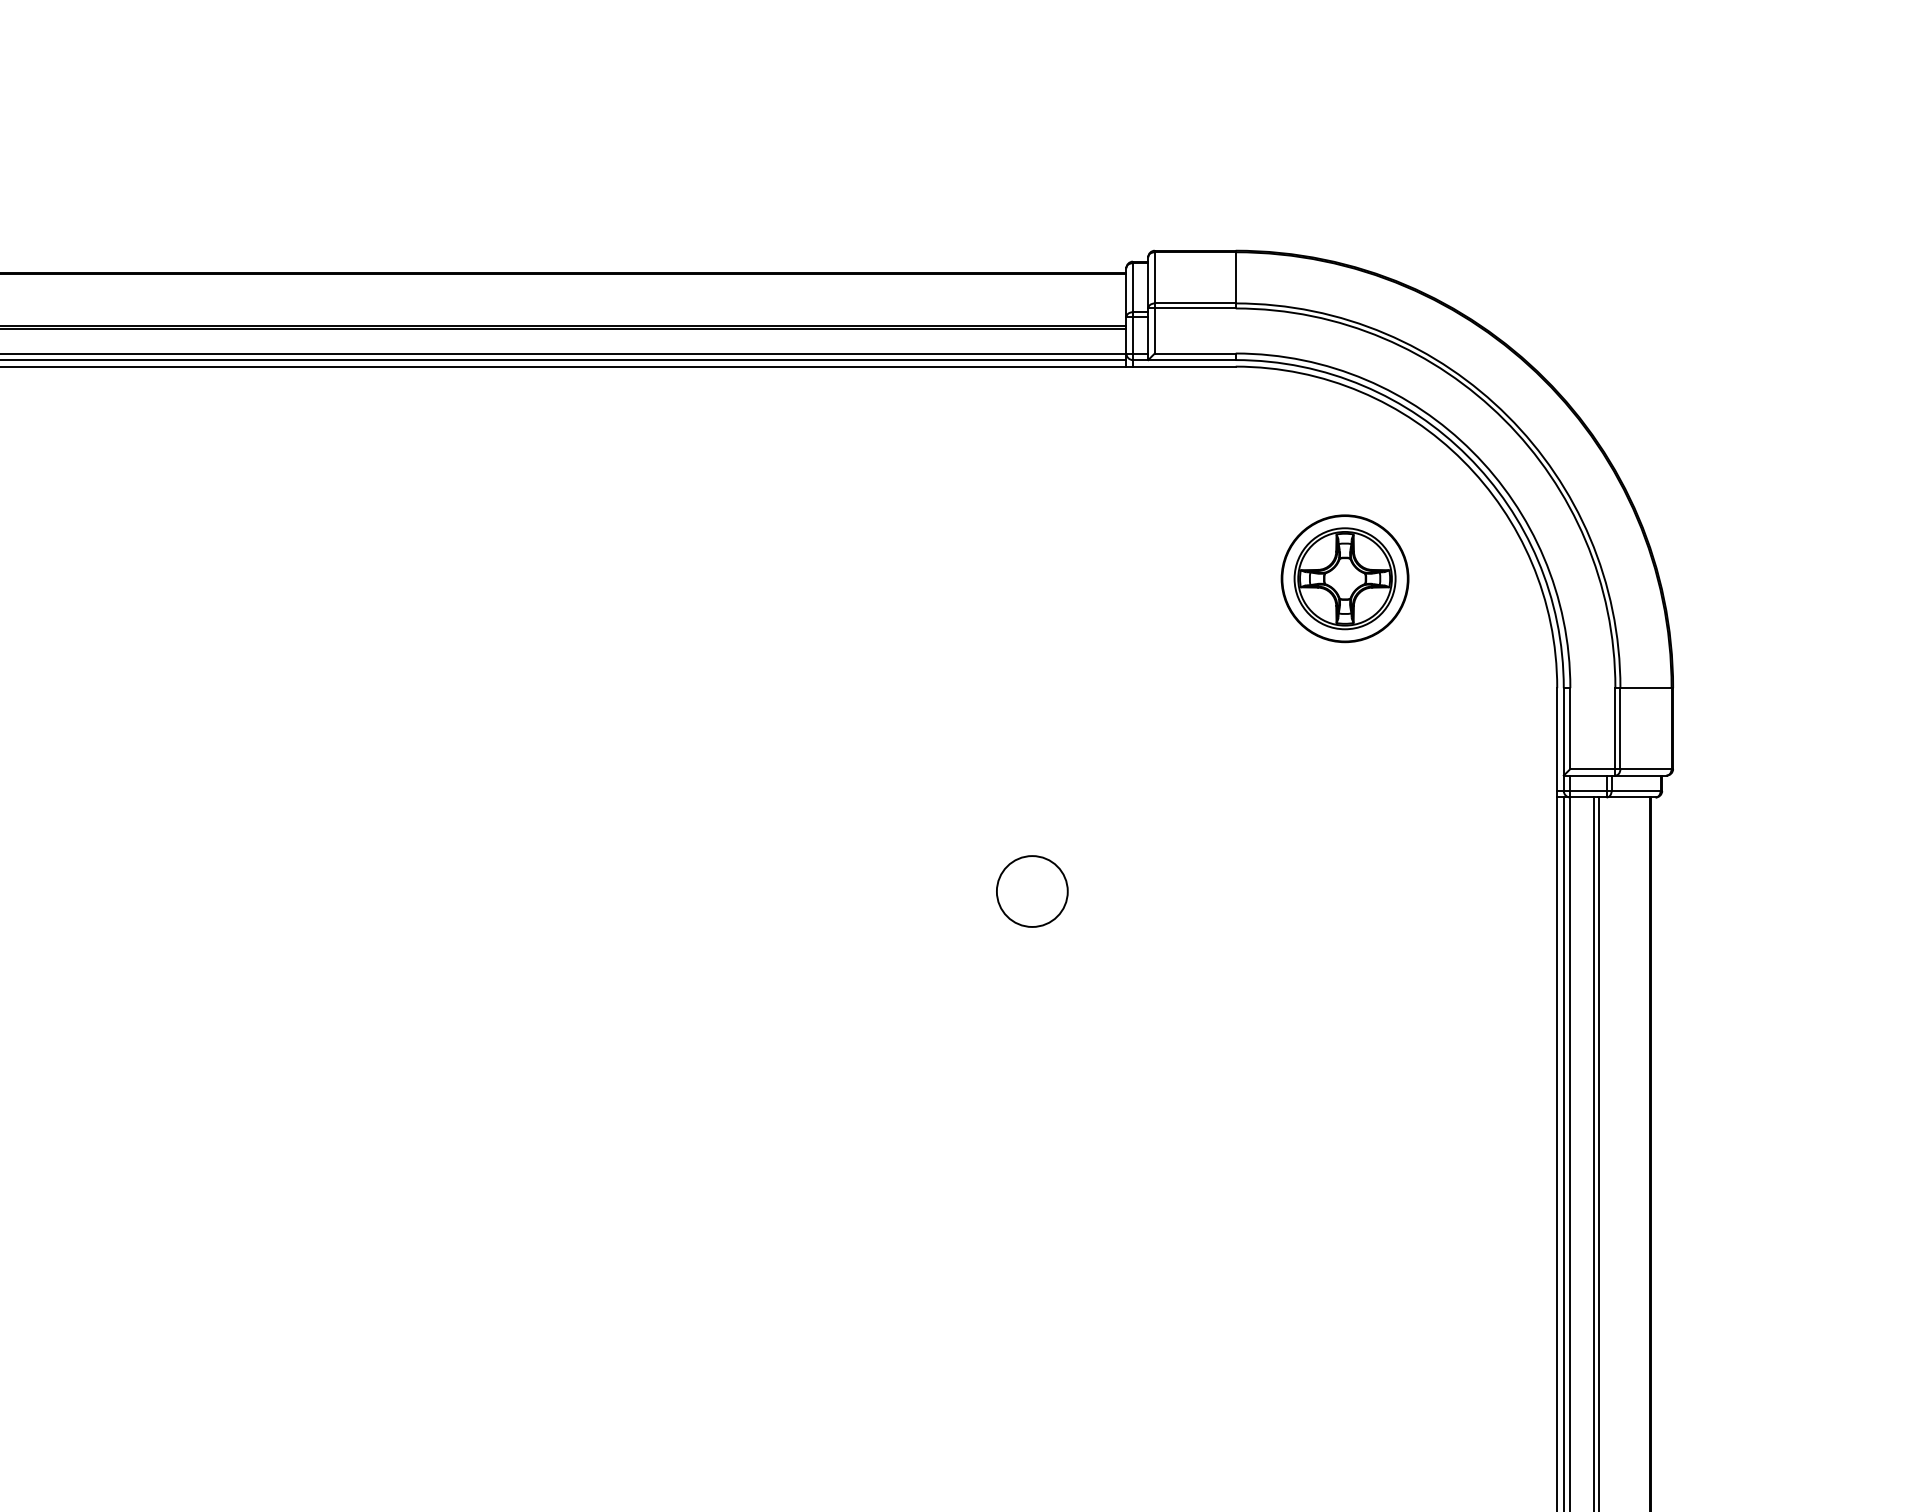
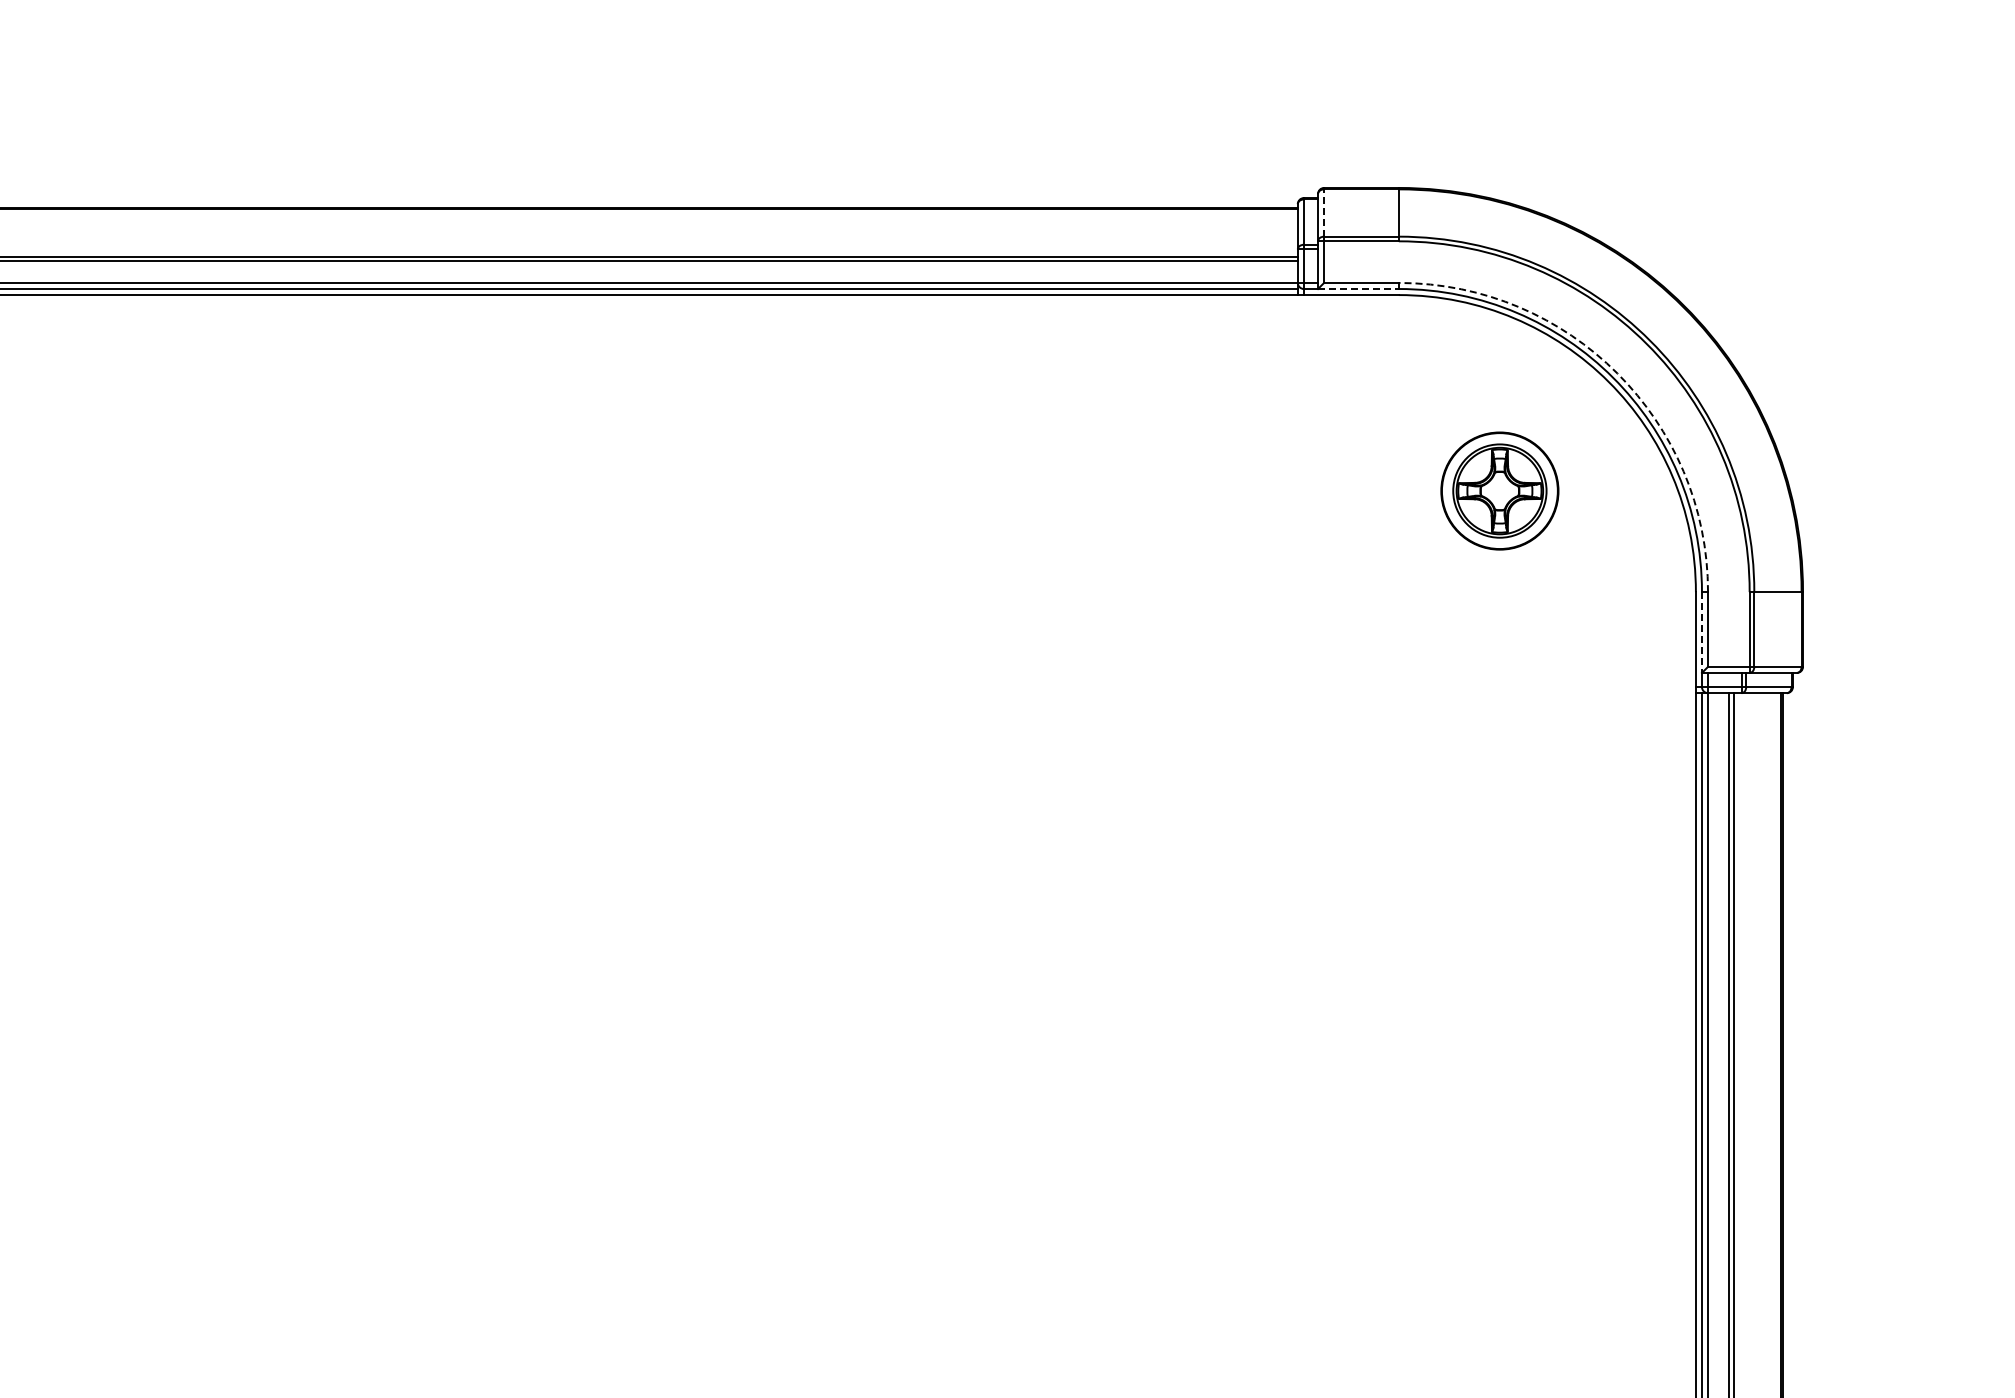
line: (1155, 278) -> (1324, 213), solid -> dashed
line: (1192, 360) -> (1358, 289), solid -> dashed
arc: (1472, 451) -> (1617, 373), solid -> dashed
line: (1563, 732) -> (1701, 633), solid -> dashed
circle: (1031, 890) -> (1210, 779), removed

